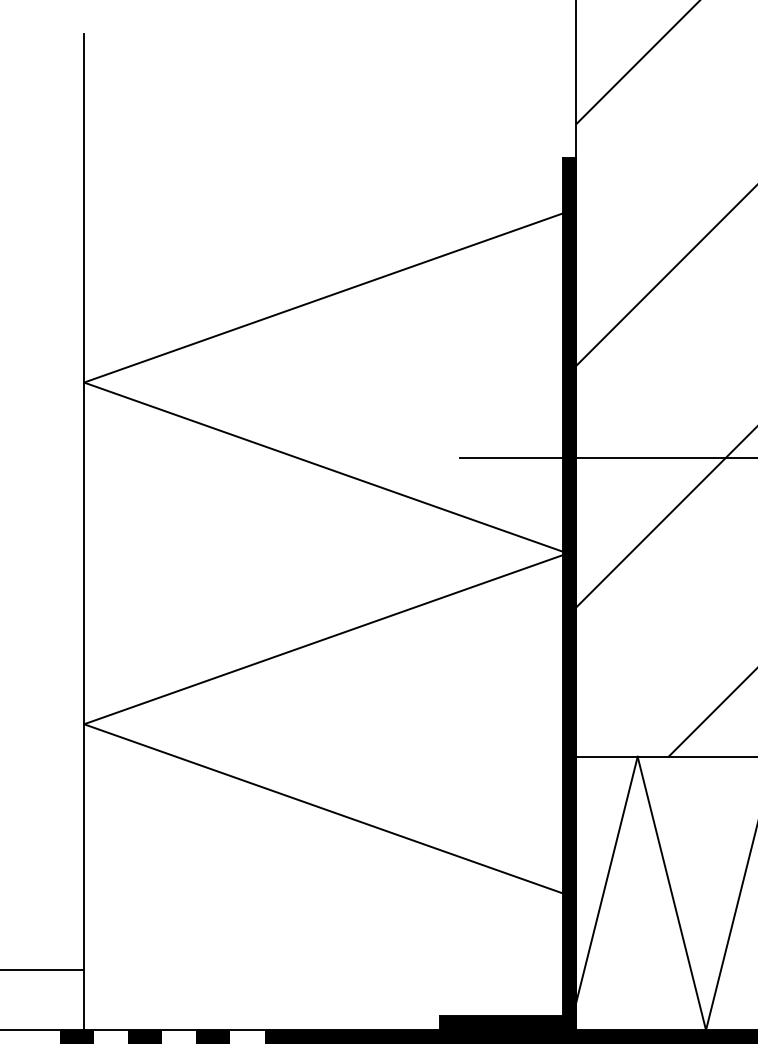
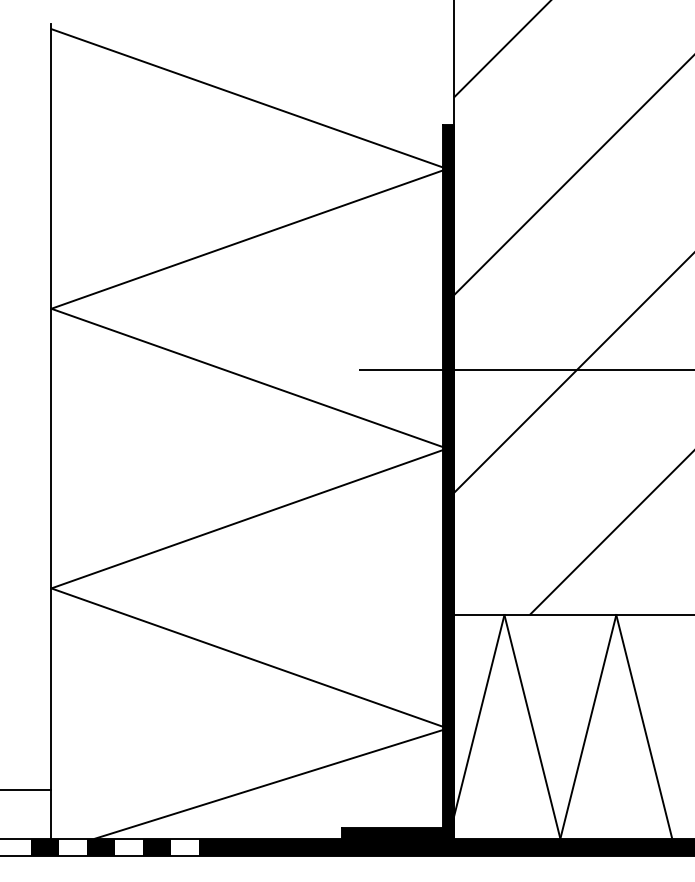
line: (322, 125) -> (246, 98), added
line: (349, 963) -> (268, 784), added

